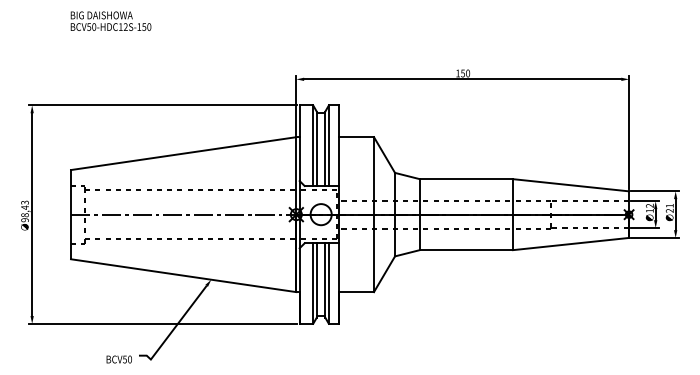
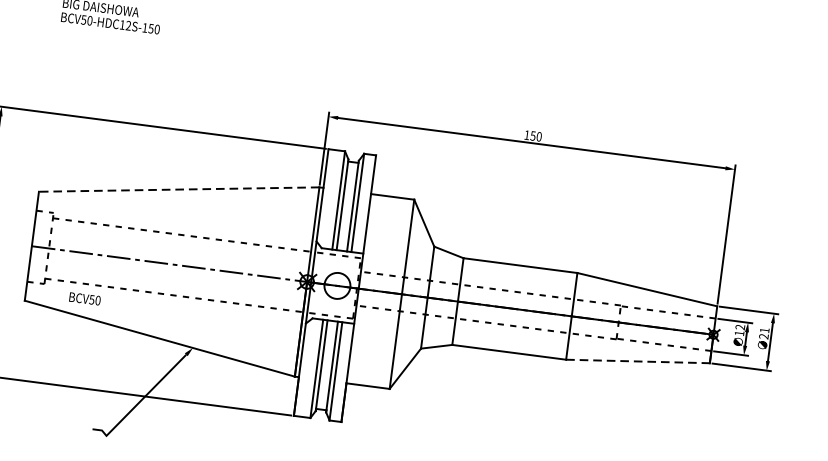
line: (183, 153) -> (178, 189), solid -> dashed
line: (571, 243) -> (638, 360), solid -> dashed
text: (118, 359) -> (84, 298), moved

